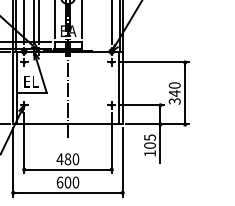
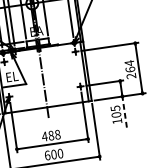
text: (174, 93) -> (130, 69), 340 -> 264
line: (160, 143) -> (124, 111), solid -> dashed
text: (75, 158) -> (57, 134), 480 -> 488

